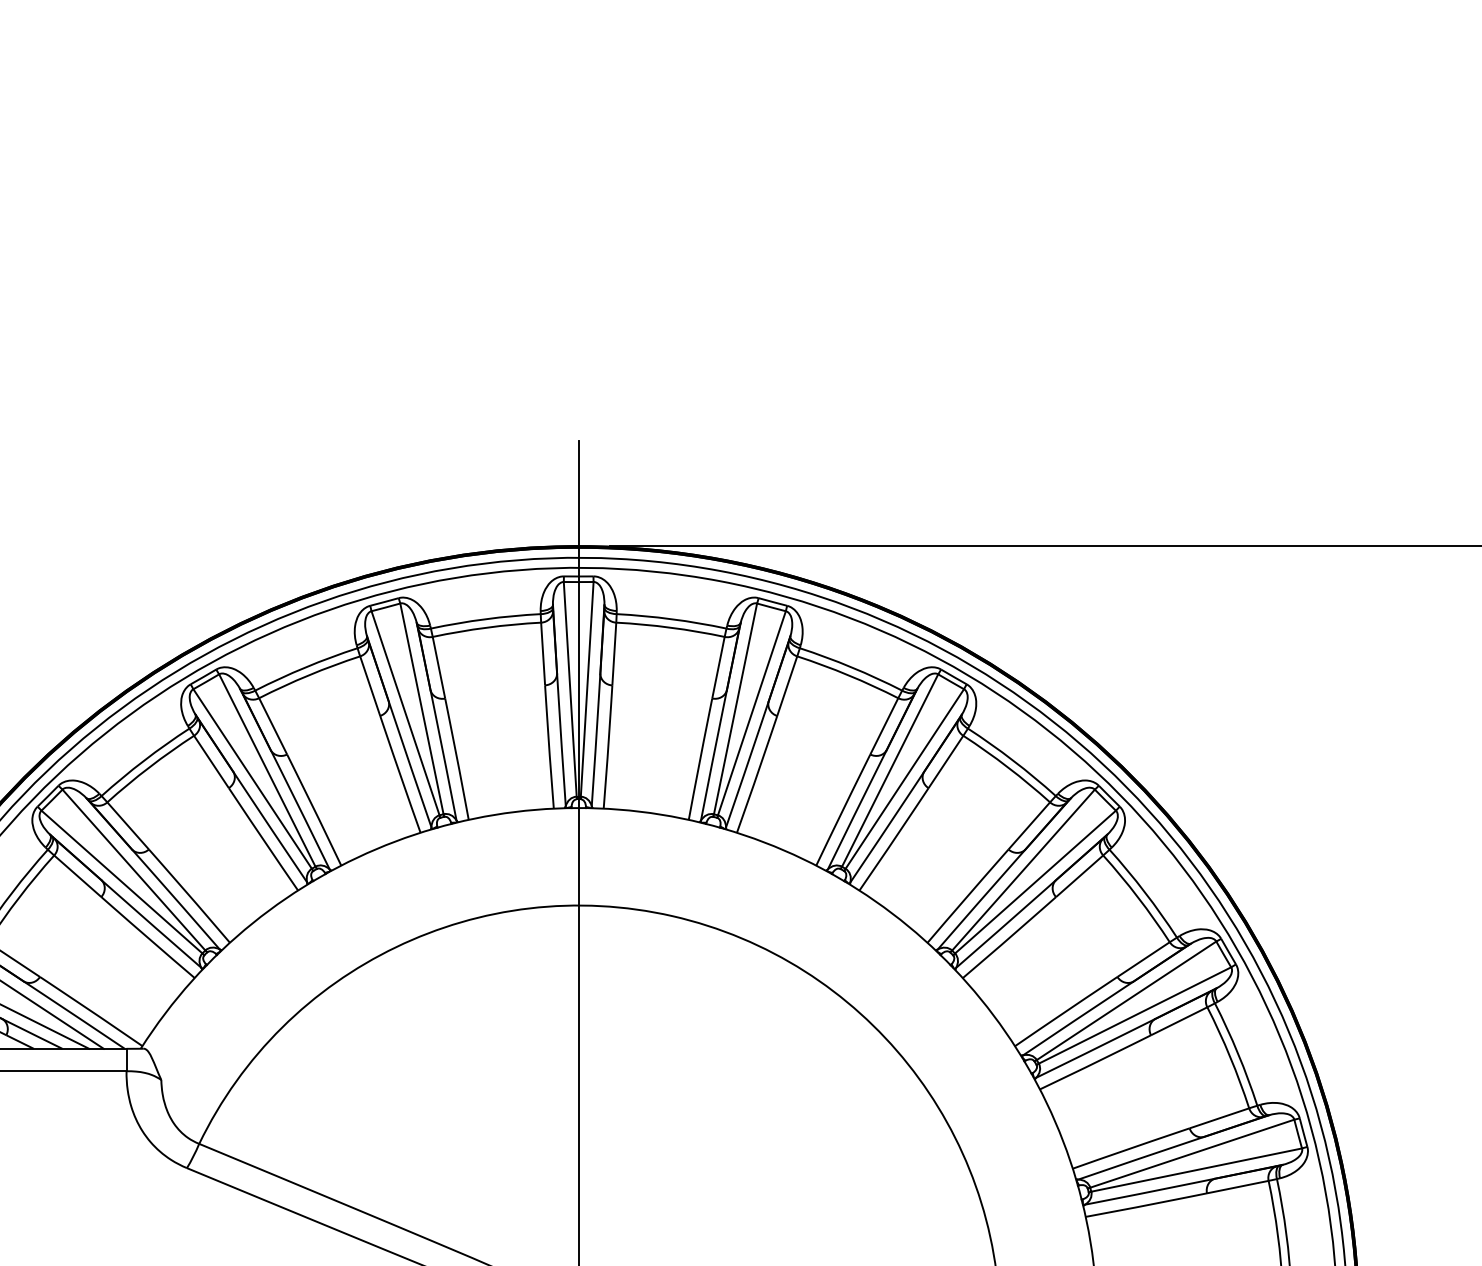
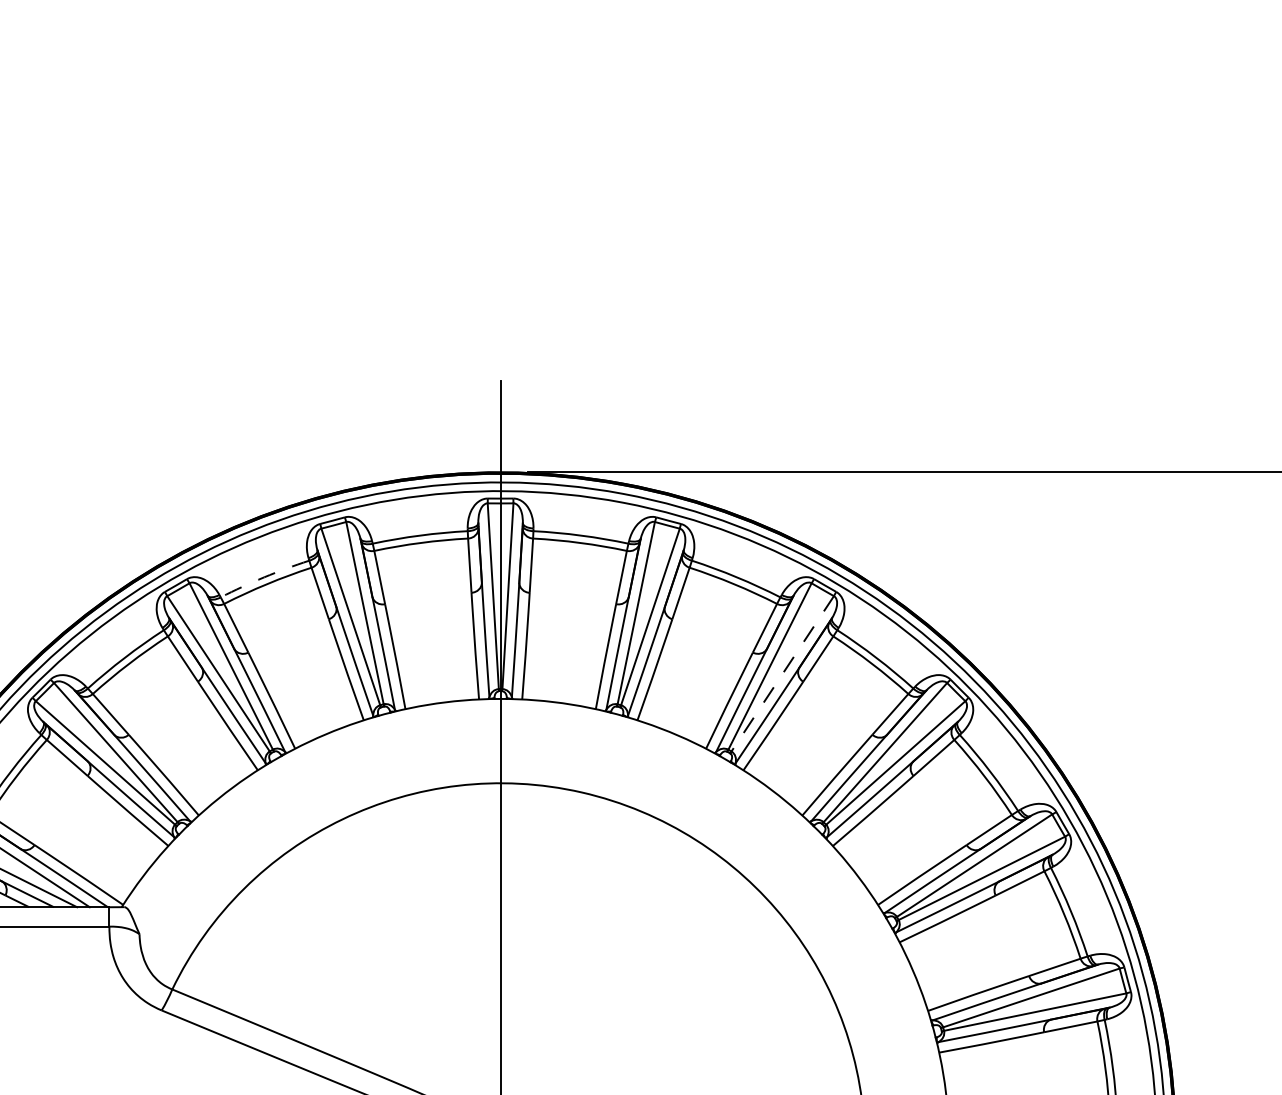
arc: (305, 667) -> (264, 577), solid -> dashed
line: (904, 779) -> (782, 674), solid -> dashed

